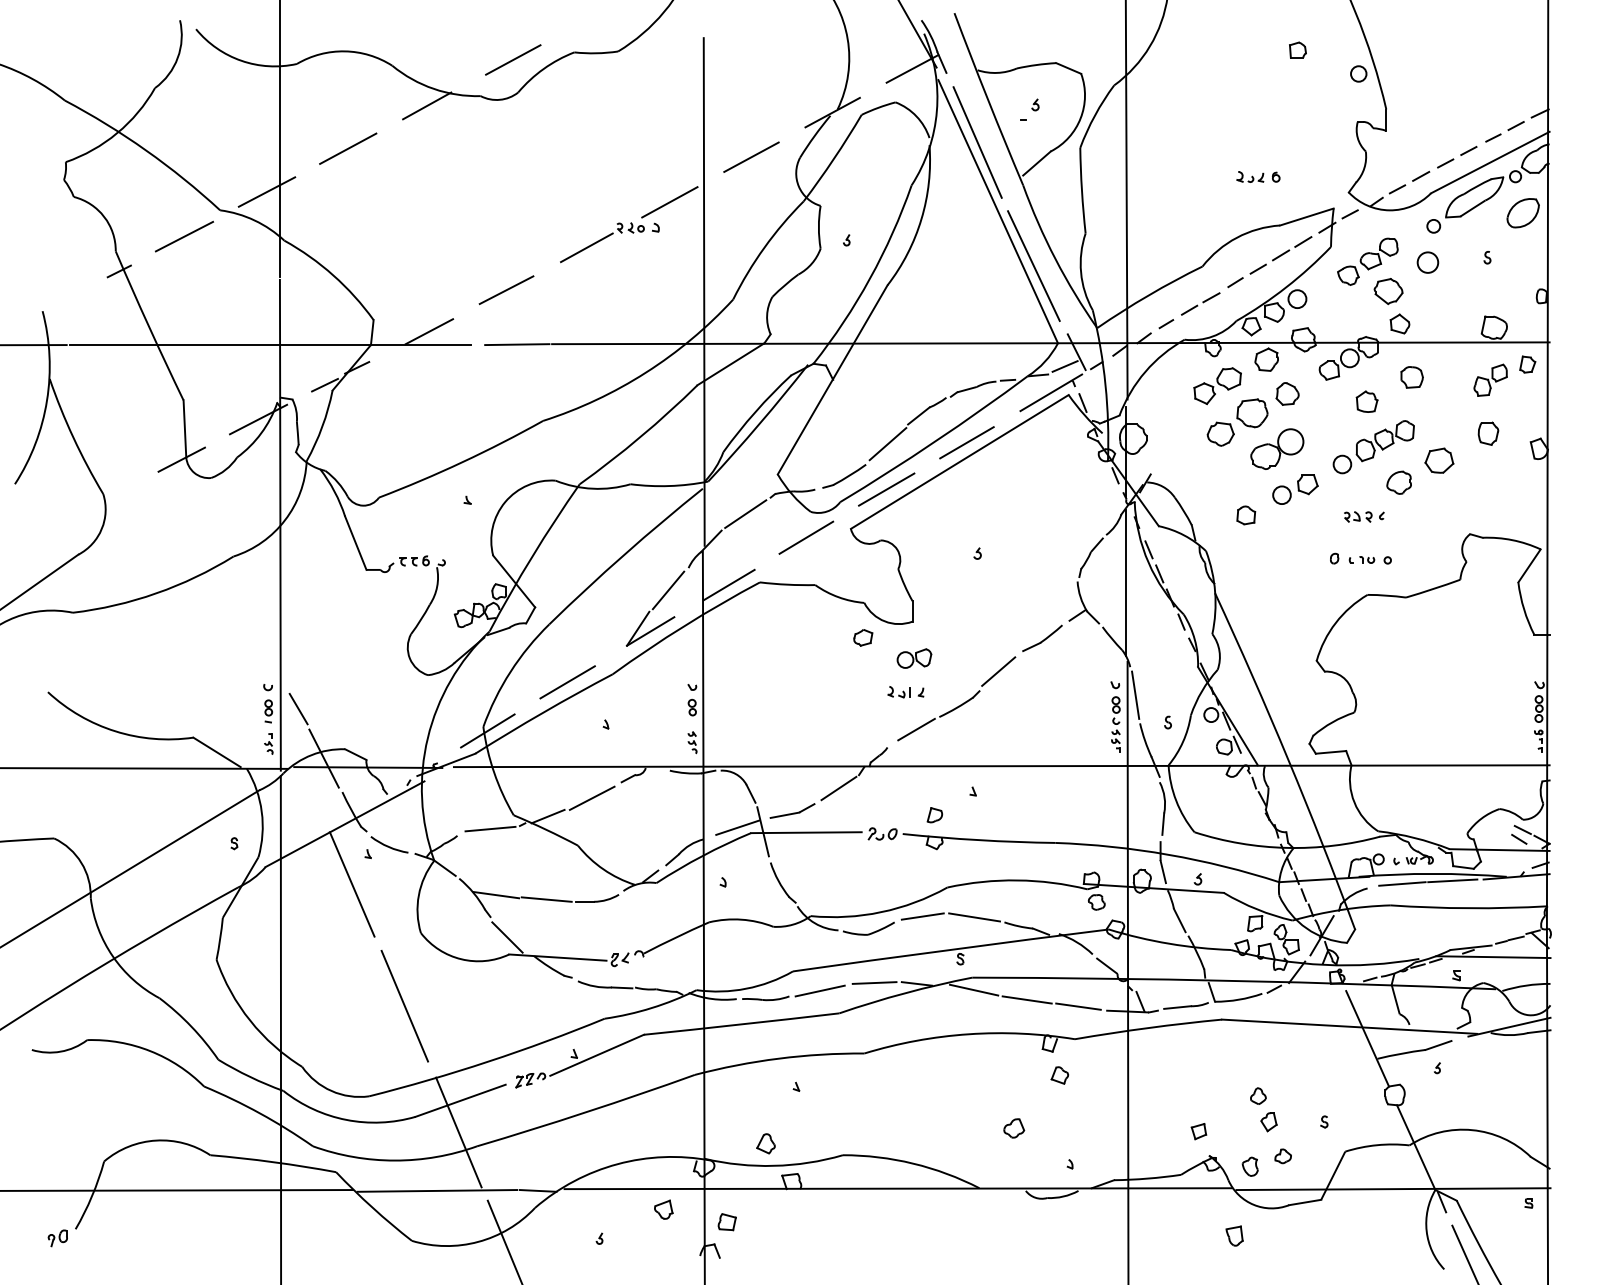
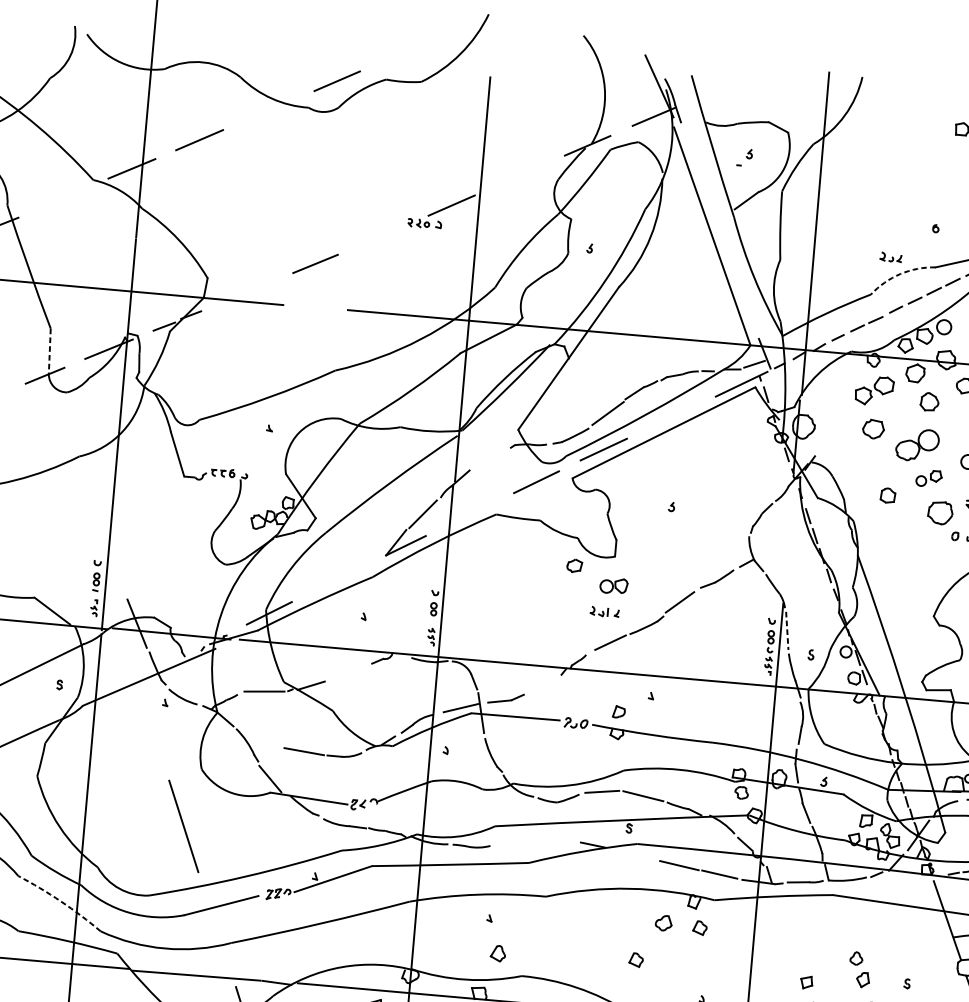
line: (427, 105) -> (265, 111), removed
line: (977, 142) -> (700, 179), removed
line: (751, 156) -> (519, 174), removed
part: (1250, 176) -> (891, 257), moved
line: (184, 236) -> (63, 198), removed
arc: (1236, 237) -> (900, 273), solid -> dashed
line: (586, 247) -> (382, 235), removed
line: (1033, 265) -> (736, 281), removed
line: (429, 331) -> (251, 291), removed
line: (517, 344) -> (320, 307), removed
part: (1252, 413) -> (940, 513), moved
line: (184, 428) -> (49, 351), solid -> dashed
line: (966, 442) -> (670, 417), removed
part: (1295, 489) -> (929, 478), size x0.7
line: (745, 513) -> (489, 458), removed
line: (1125, 582) -> (787, 540), removed
line: (728, 584) -> (471, 513), removed
line: (567, 682) -> (336, 580), removed
line: (1135, 695) -> (787, 631), solid -> dashed
line: (298, 708) -> (120, 581), removed
line: (838, 788) -> (544, 683), removed
line: (591, 797) -> (347, 673), removed
line: (351, 884) -> (149, 725), removed
line: (496, 895) -> (264, 744), removed
line: (874, 982) -> (559, 840), removed
line: (974, 989) -> (638, 853), removed
line: (819, 990) -> (514, 843), removed
arc: (260, 1113) -> (61, 901), solid -> dashed
part: (983, 1122) -> (635, 960), added
part: (1014, 1128) -> (664, 923), moved
line: (458, 1132) -> (217, 930), removed
part: (765, 1143) -> (497, 953), moved

